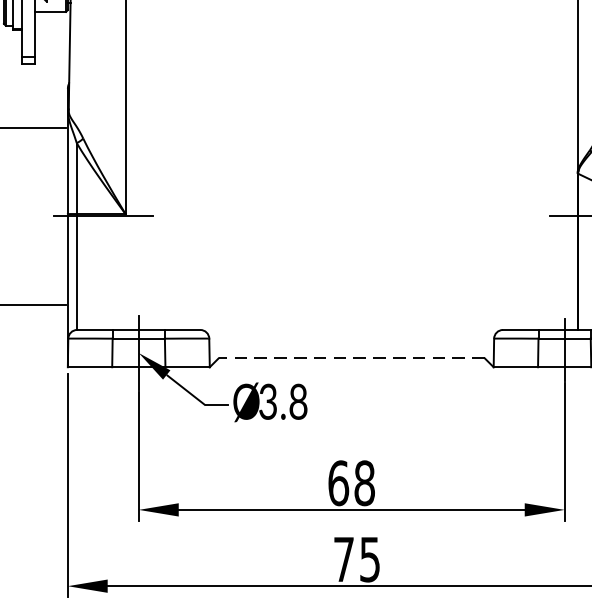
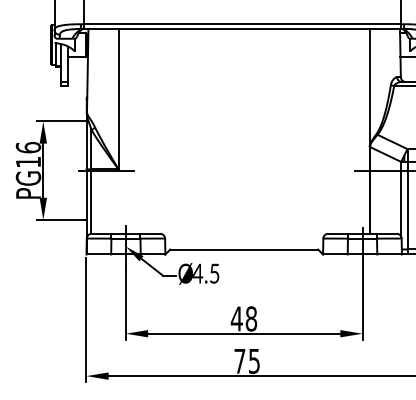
line: (352, 358) -> (244, 249), dashed -> solid
text: (282, 401) -> (205, 273), 3.8 -> 4.5
text: (337, 482) -> (236, 318), 68 -> 48

